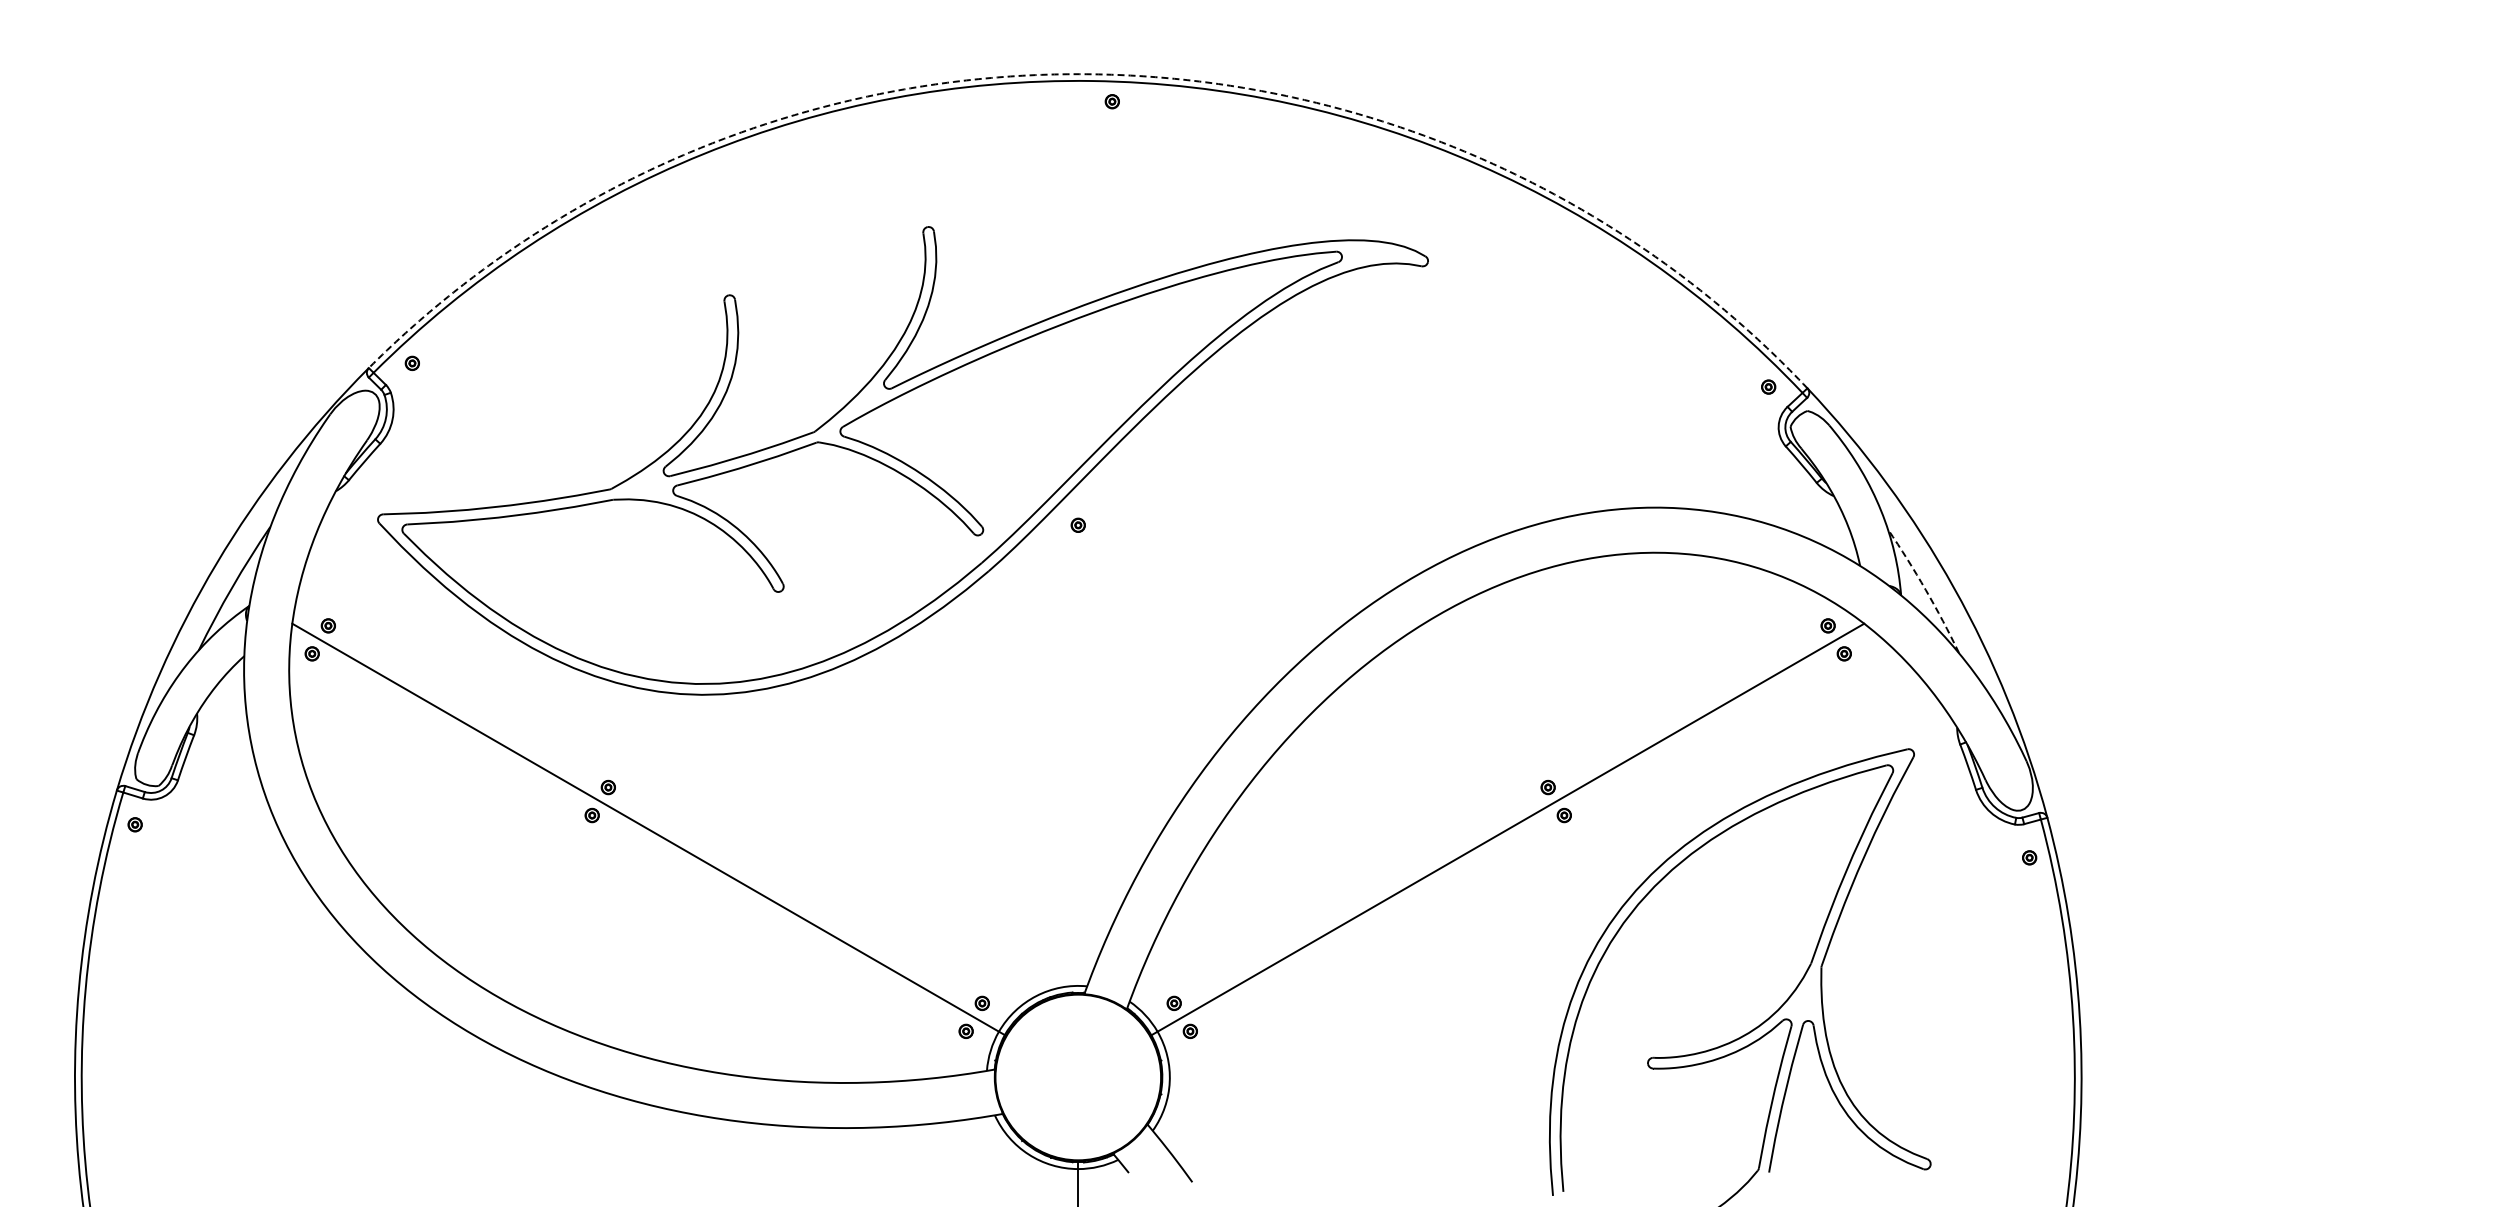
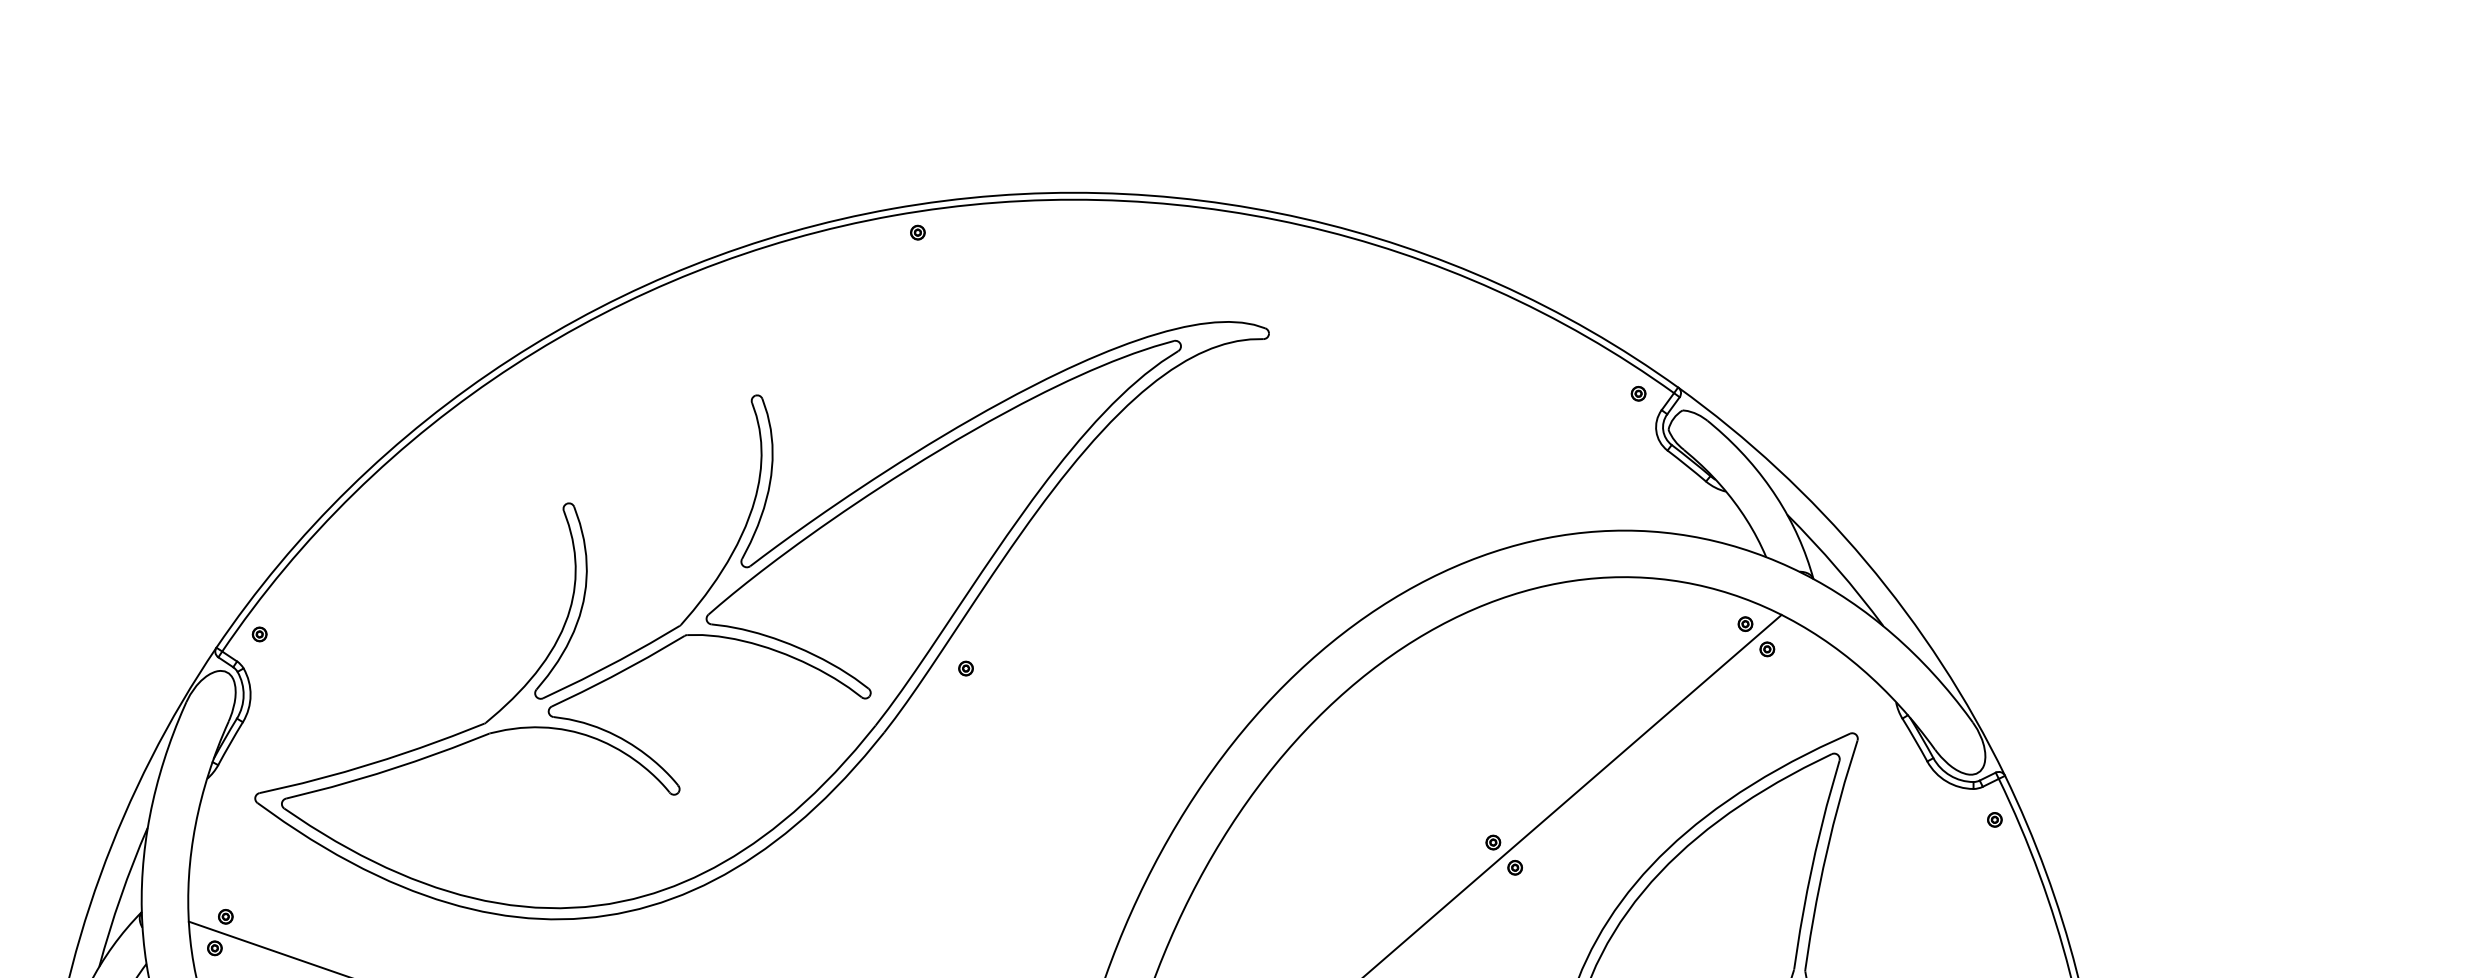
arc: (1092, 74) -> (892, 208), dashed -> solid
arc: (1925, 589) -> (1837, 568), dashed -> solid

